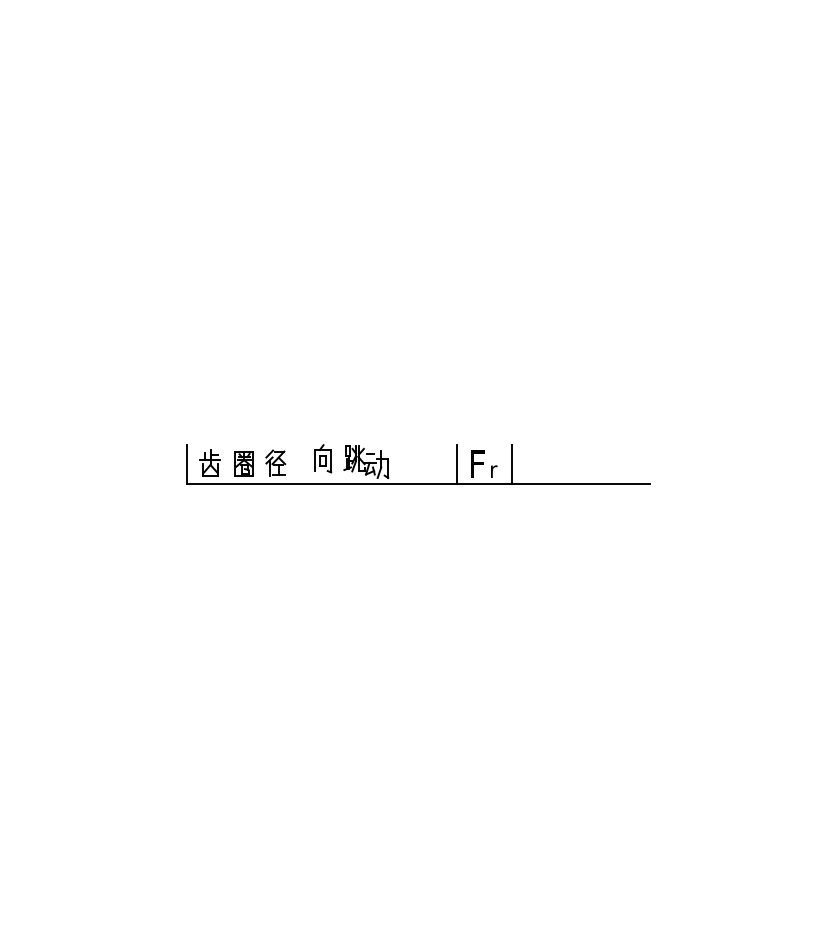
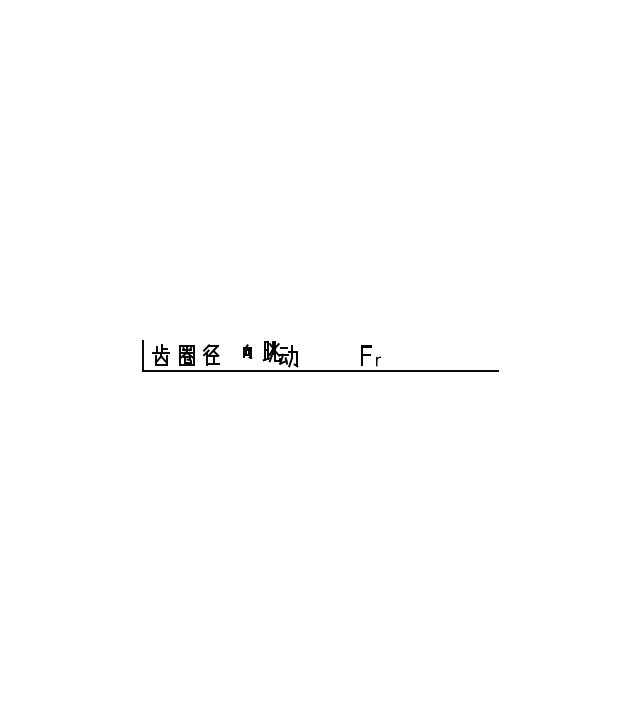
part: (323, 458) -> (247, 351), size x0.6
line: (457, 463) -> (350, 355), removed
line: (512, 463) -> (392, 355), removed

